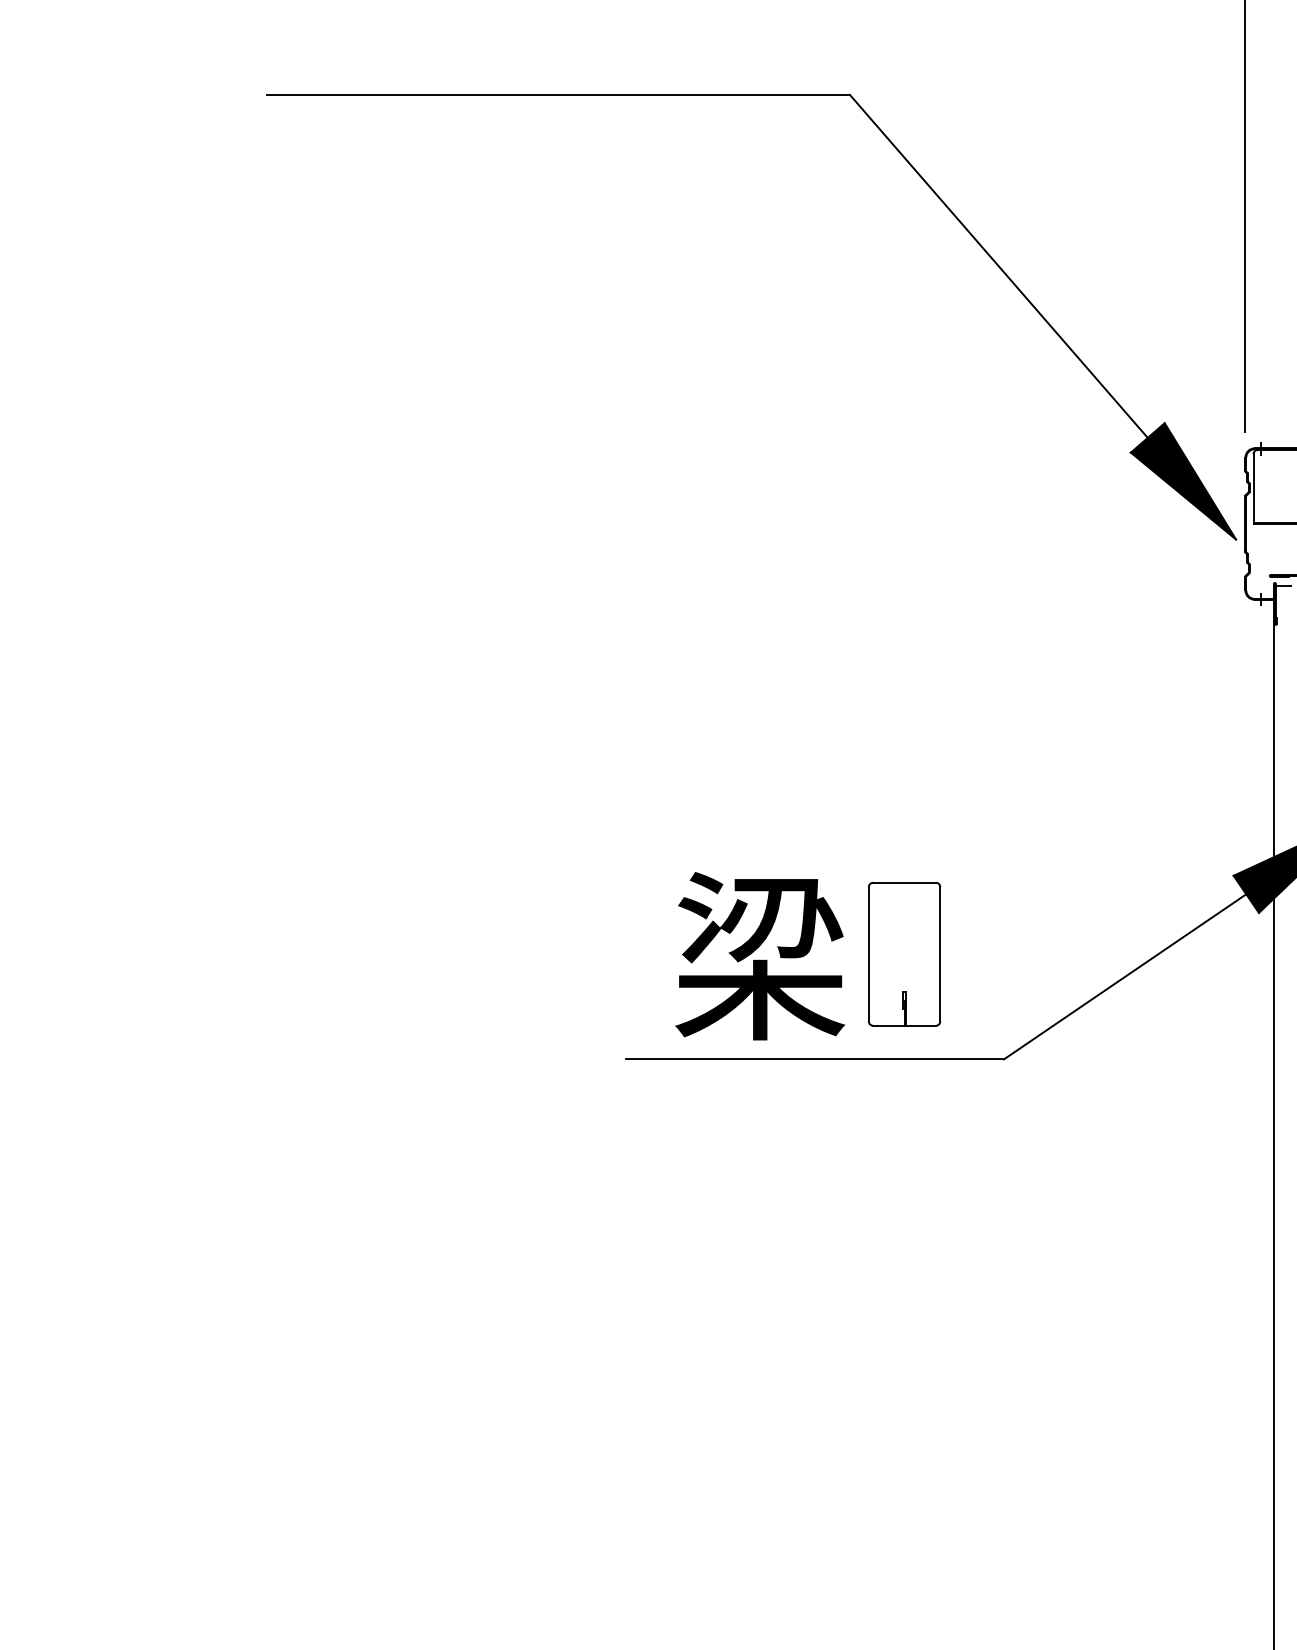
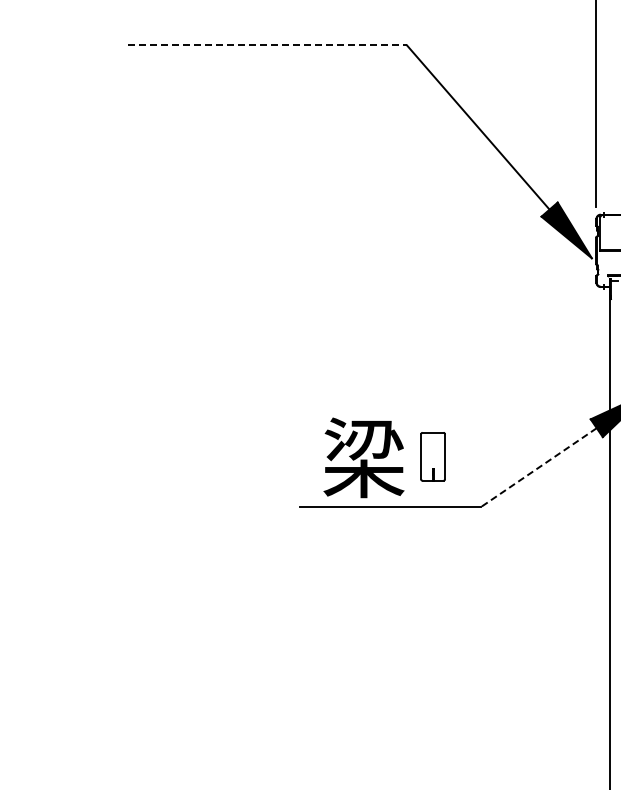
line: (558, 95) -> (267, 45), solid -> dashed
part: (903, 953) -> (432, 456), size x0.7
line: (1124, 978) -> (538, 468), solid -> dashed

